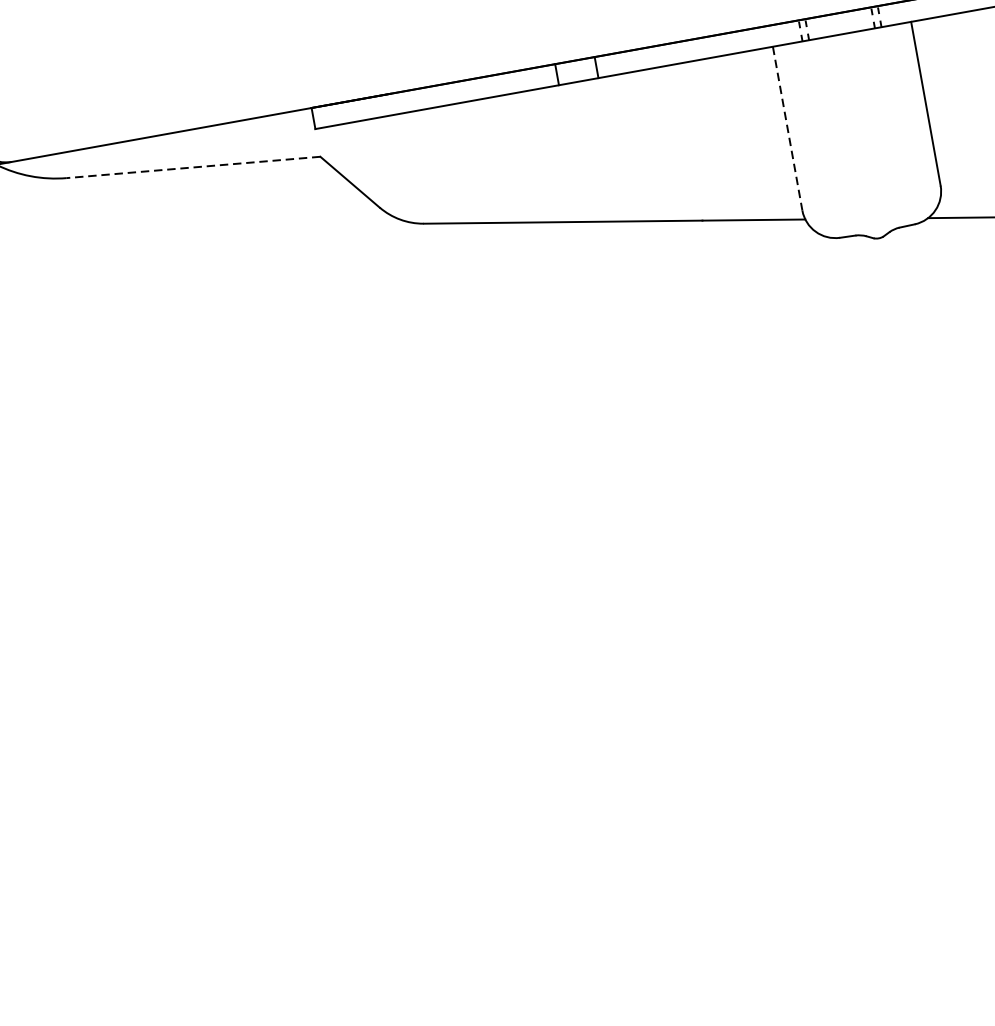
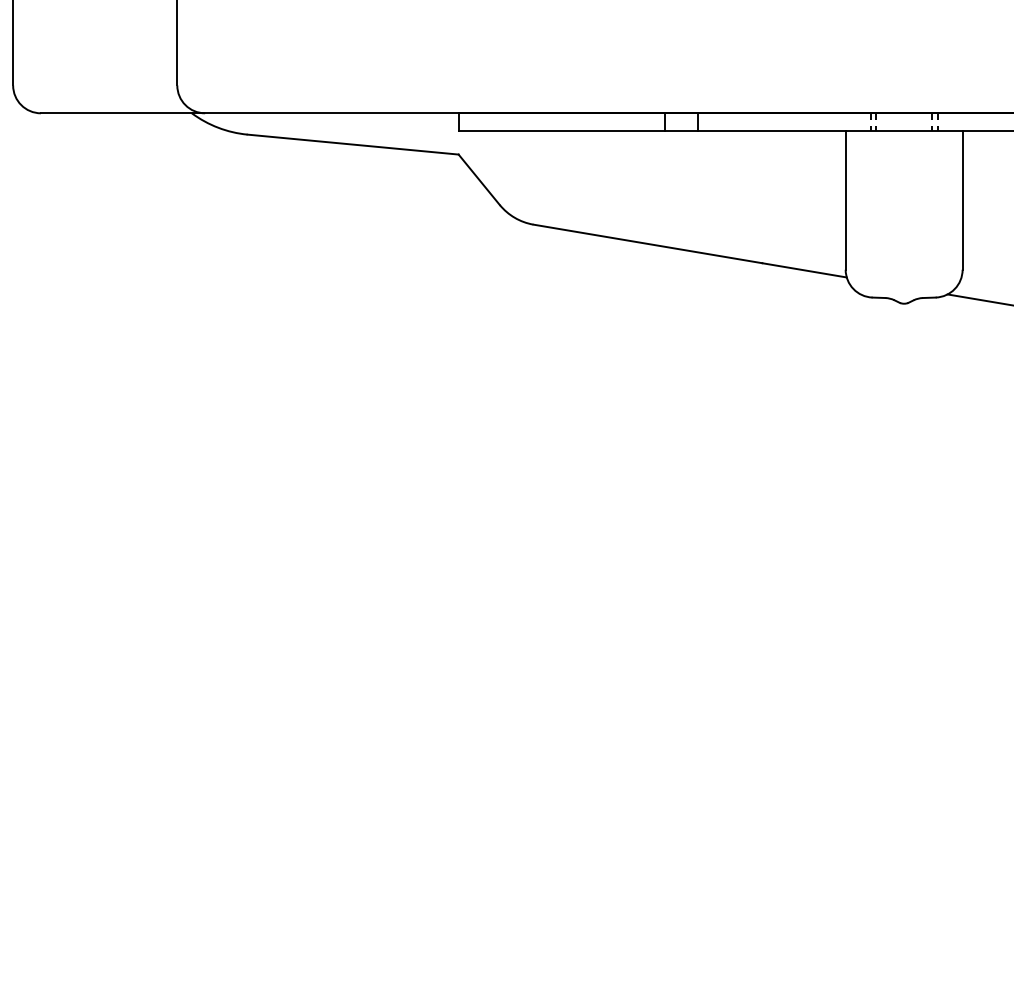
line: (787, 128) -> (845, 200), dashed -> solid
line: (193, 167) -> (353, 144), dashed -> solid

